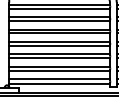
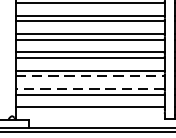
line: (60, 58) -> (91, 76), solid -> dashed
line: (59, 66) -> (89, 88), solid -> dashed
line: (59, 84) -> (89, 115), removed

